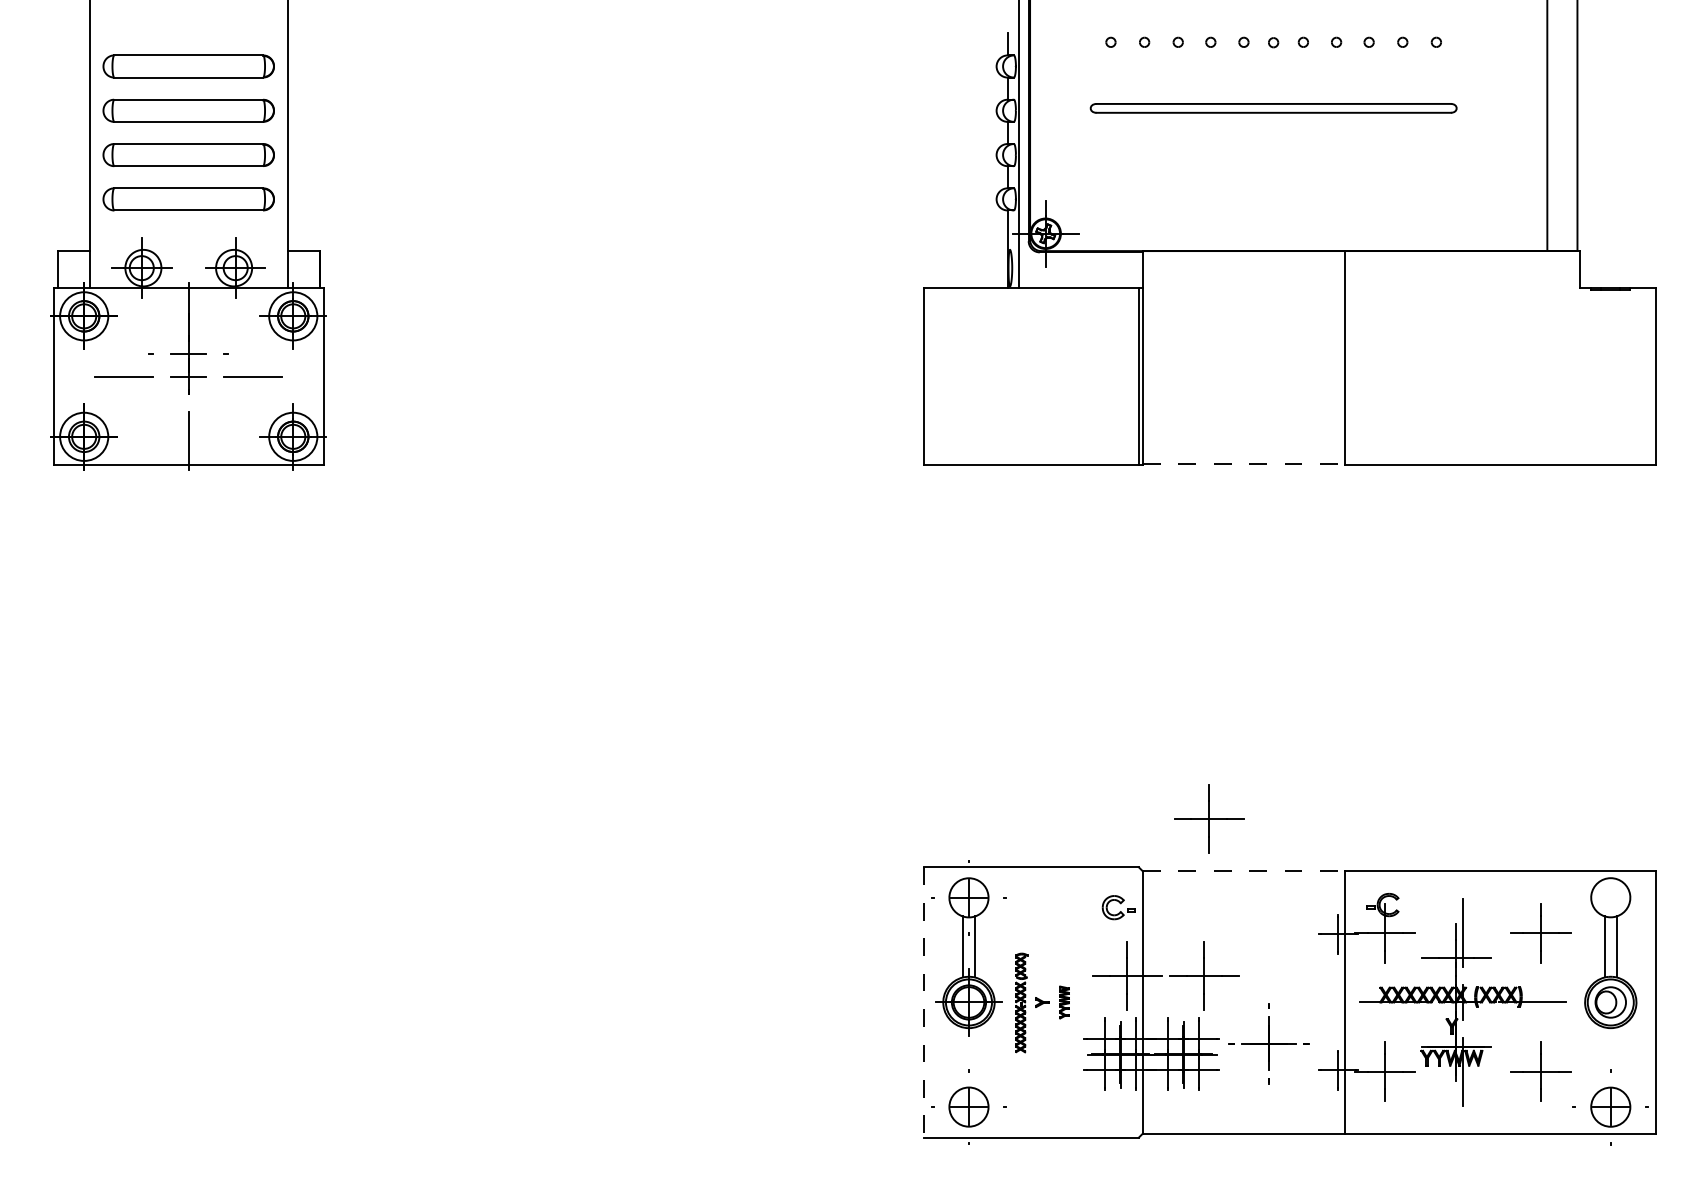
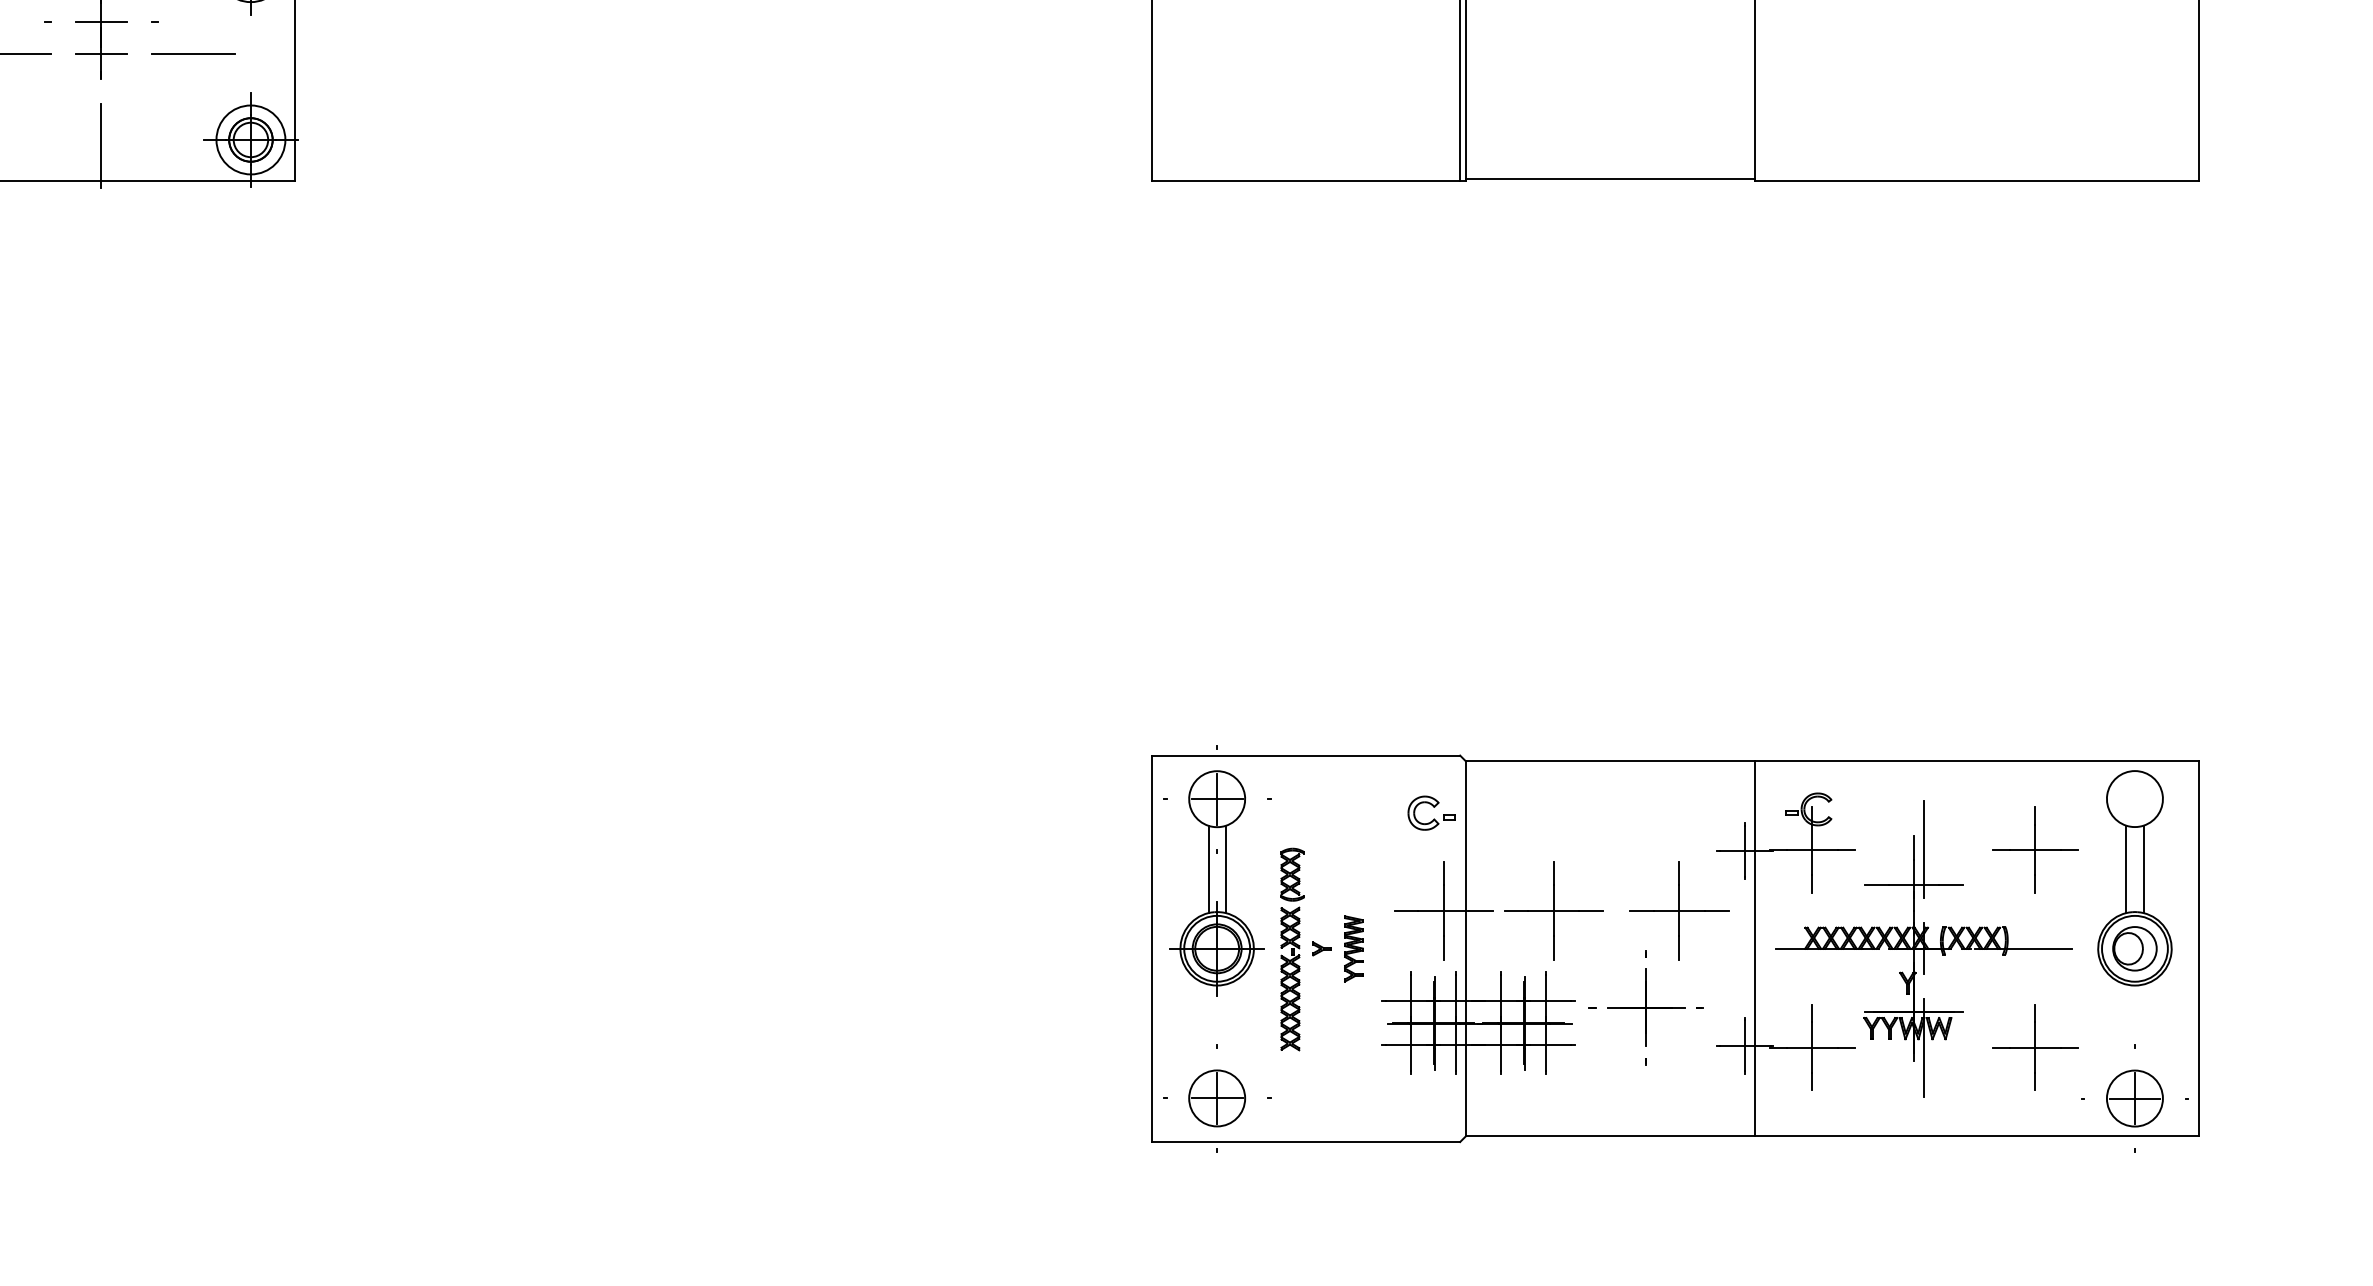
line: (1244, 463) -> (1611, 178), dashed -> solid
part: (1209, 818) -> (1679, 910), moved
line: (1244, 871) -> (1611, 761), dashed -> solid
line: (923, 1002) -> (1152, 948), dashed -> solid
part: (1021, 1002) -> (1292, 948), size x1.43
part: (1064, 1002) -> (1353, 948), size x1.43

